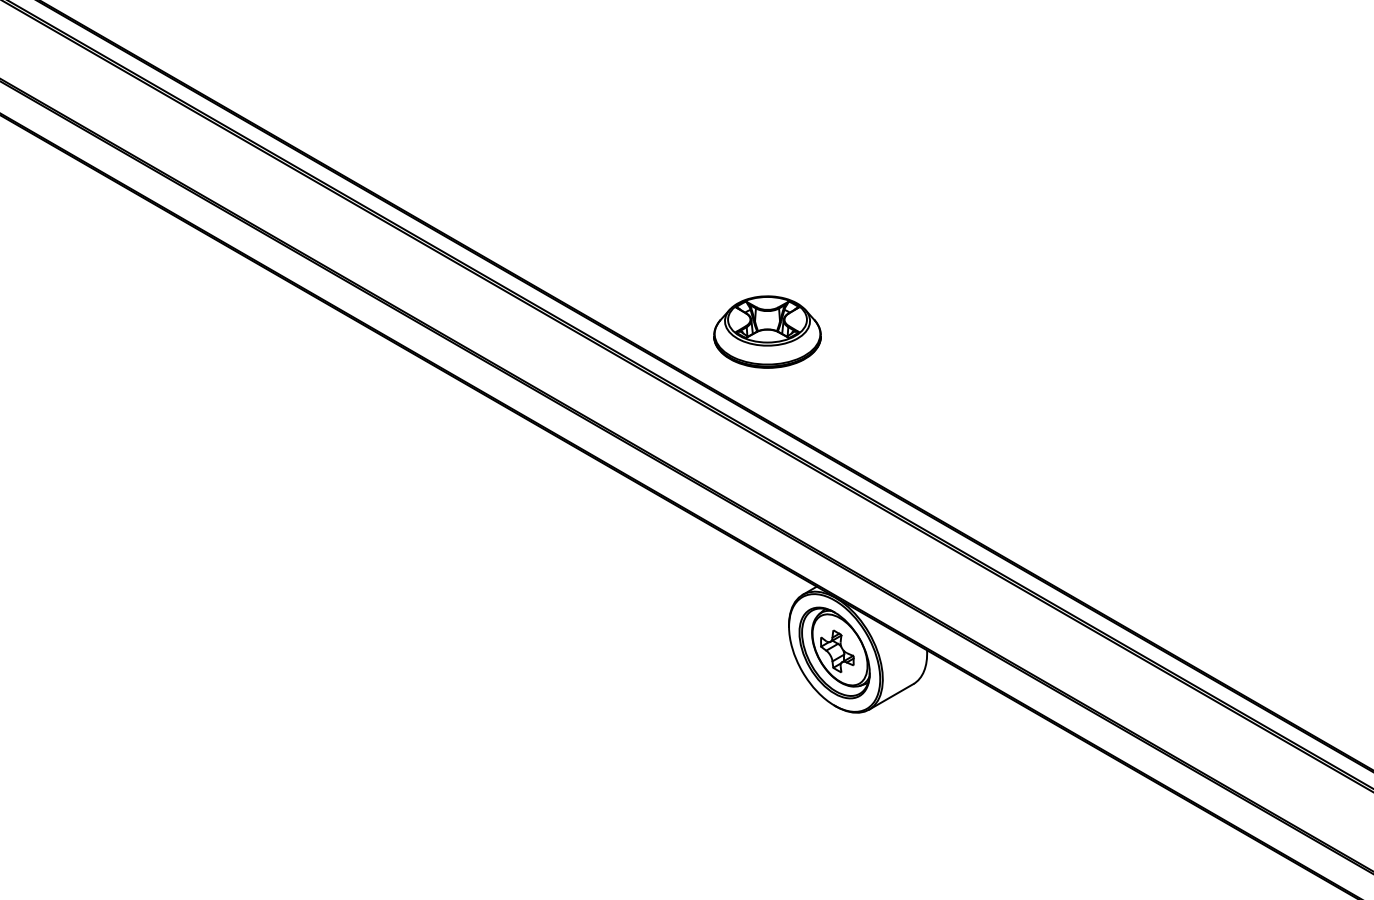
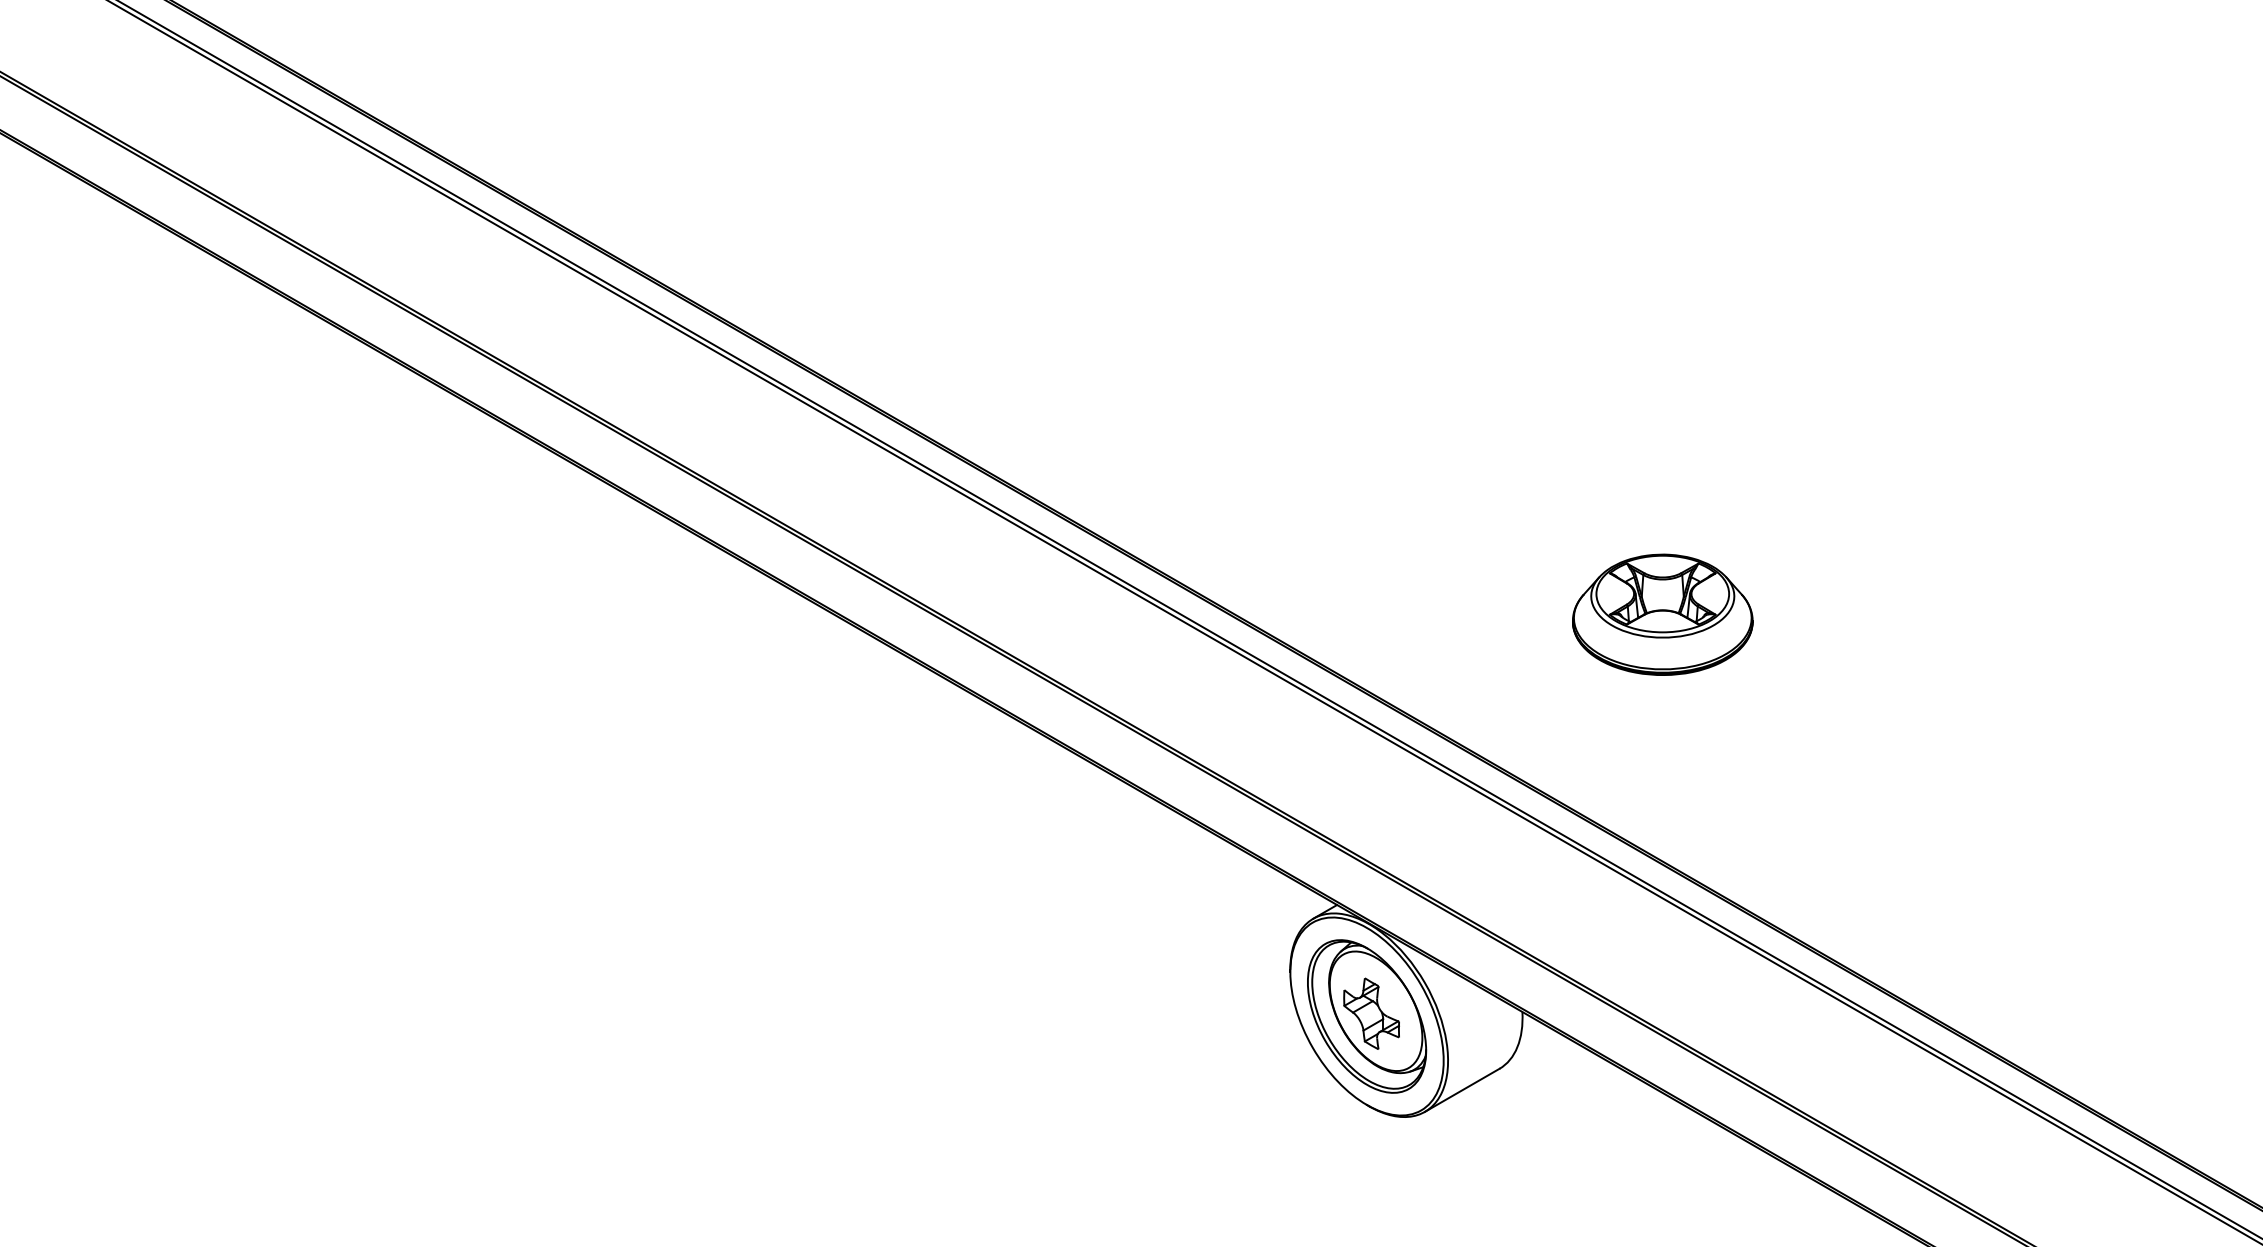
part: (767, 331) -> (1662, 613), moved

